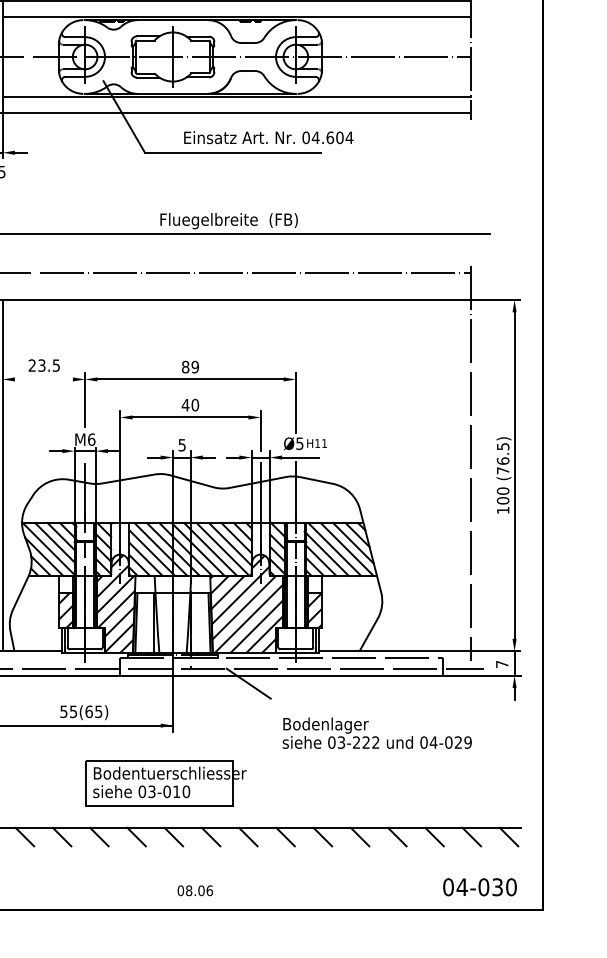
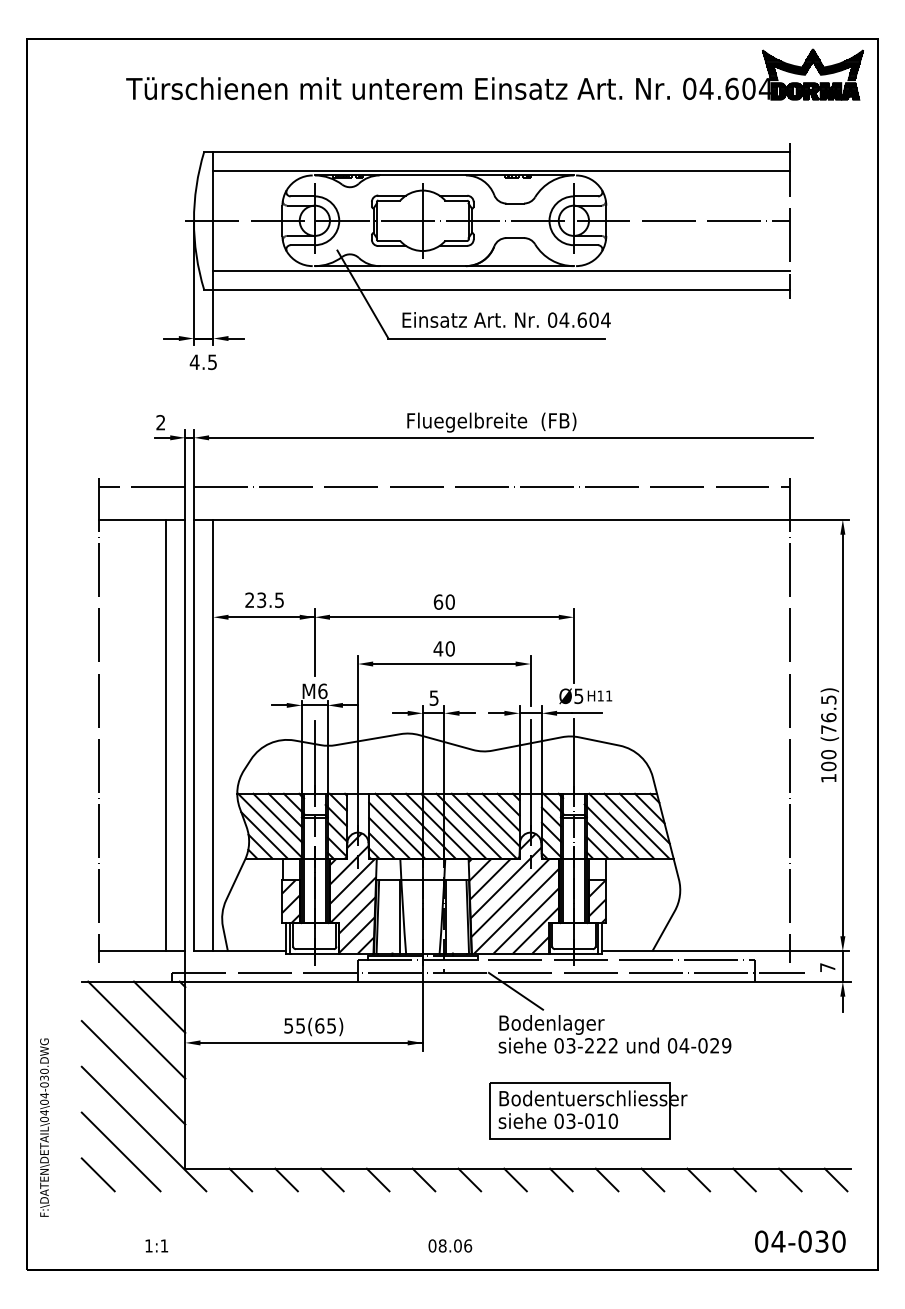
text: (268, 137) -> (506, 319), moved
text: (189, 366) -> (443, 601), 89 -> 60
line: (49, 379) -> (271, 617), added
text: (376, 733) -> (614, 1034), moved
part: (166, 783) -> (588, 1110), moved

